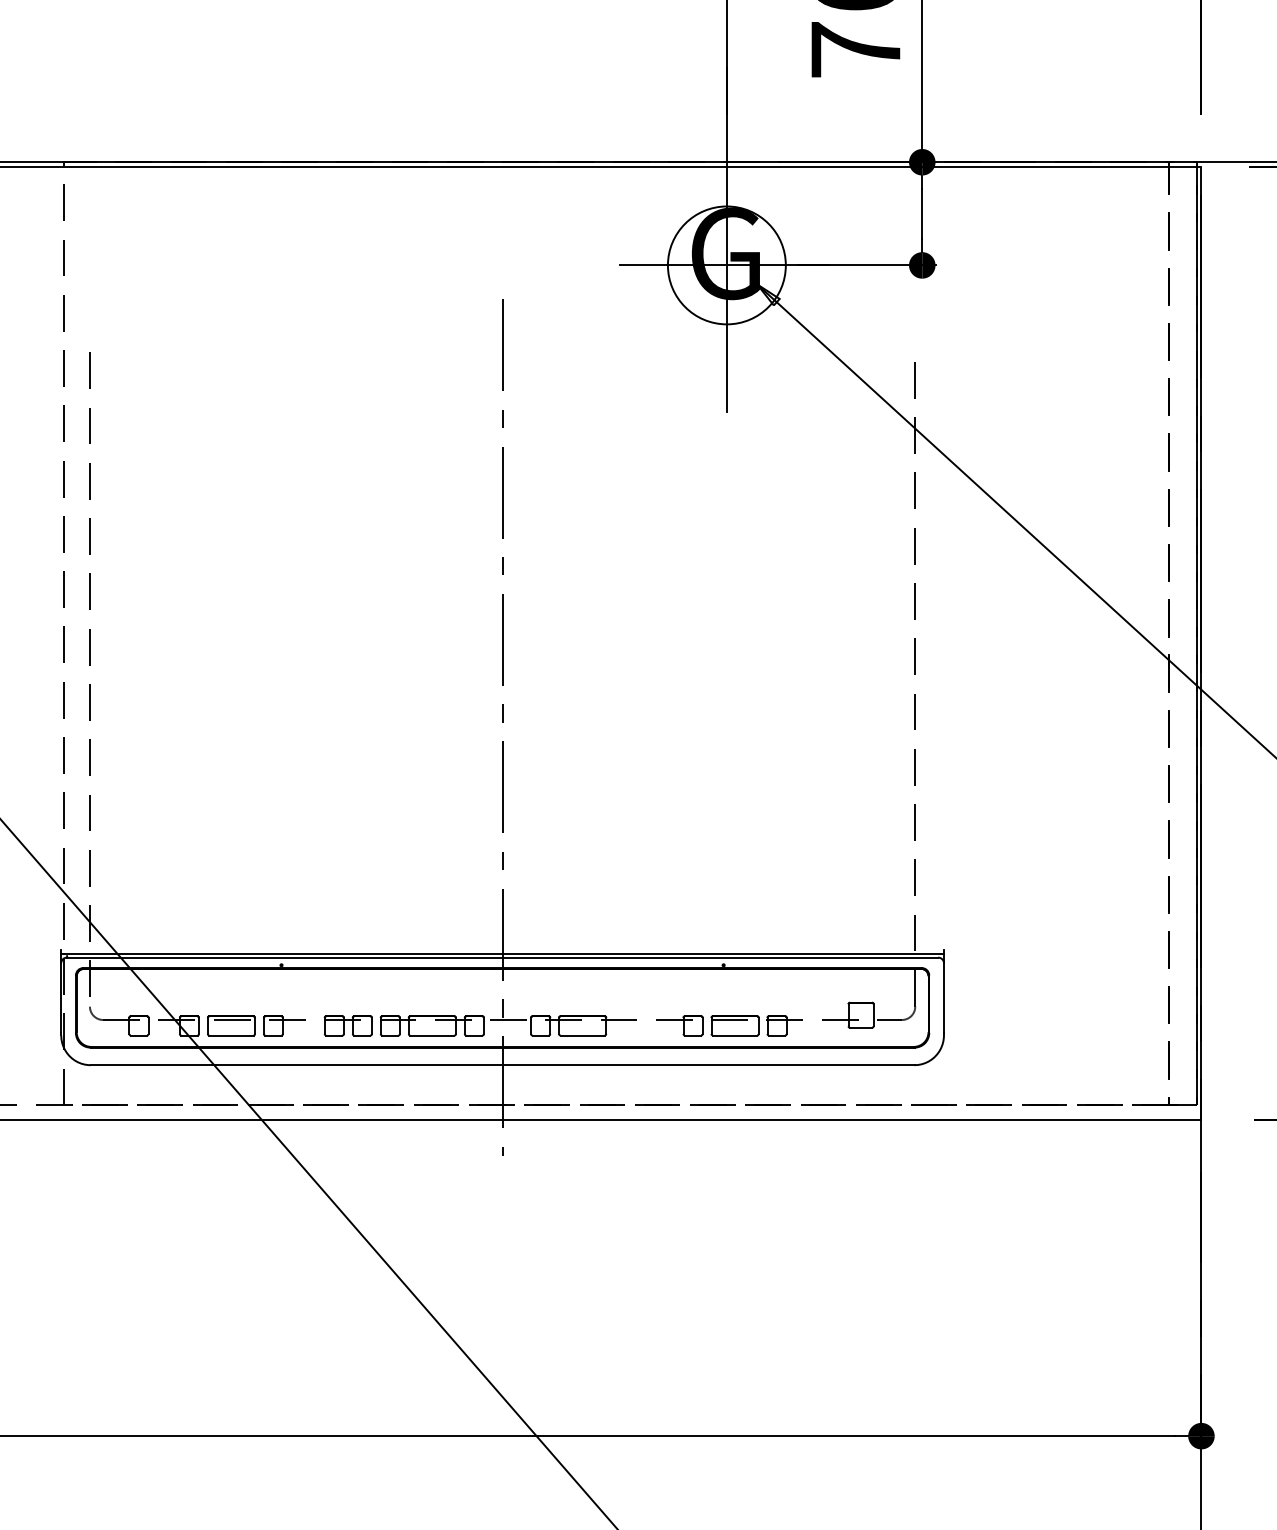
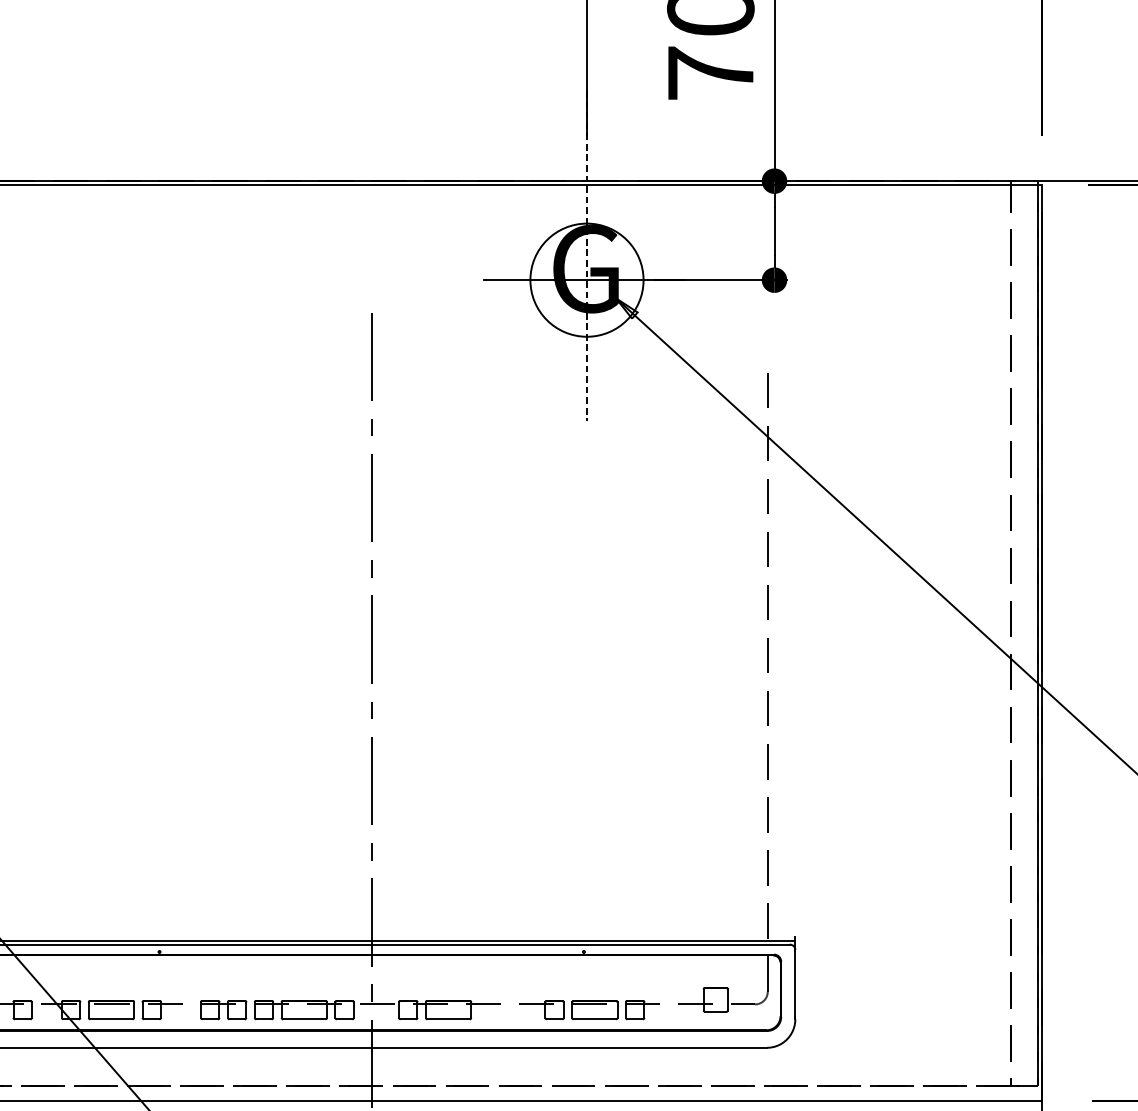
line: (726, 240) -> (586, 256), solid -> dashed

